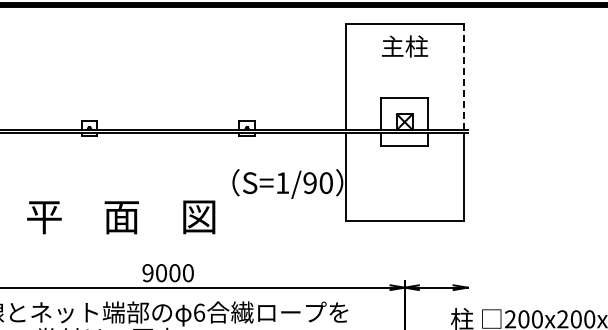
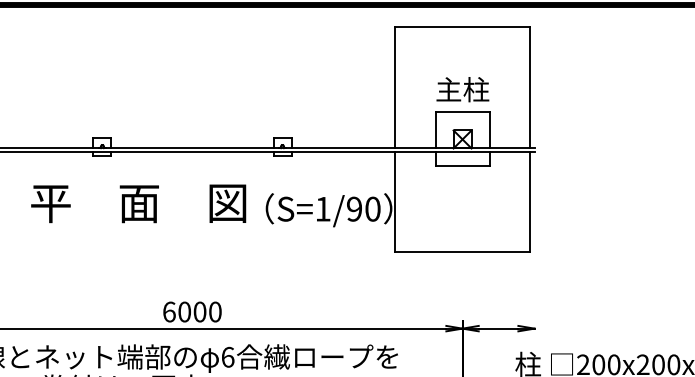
text: (405, 46) -> (463, 89), moved
line: (463, 76) -> (529, 87), dashed -> solid
text: (121, 217) -> (139, 203), moved
text: (147, 273) -> (168, 312), 9000 -> 6000

